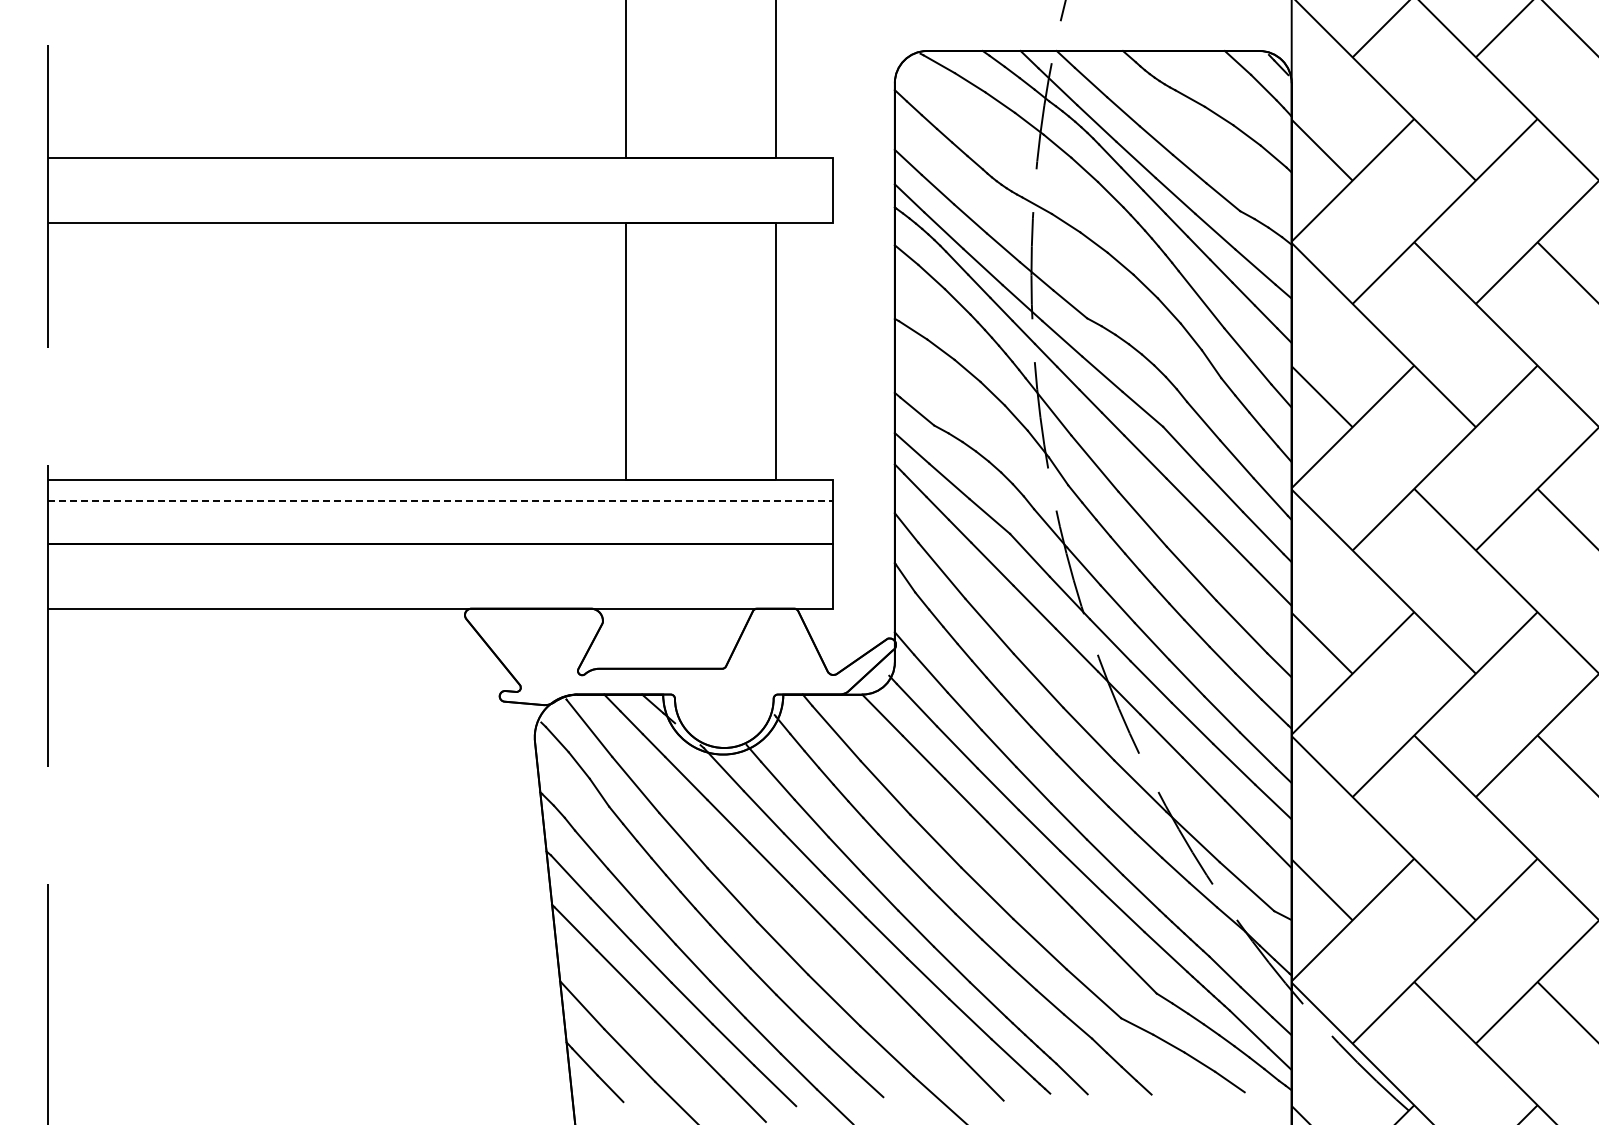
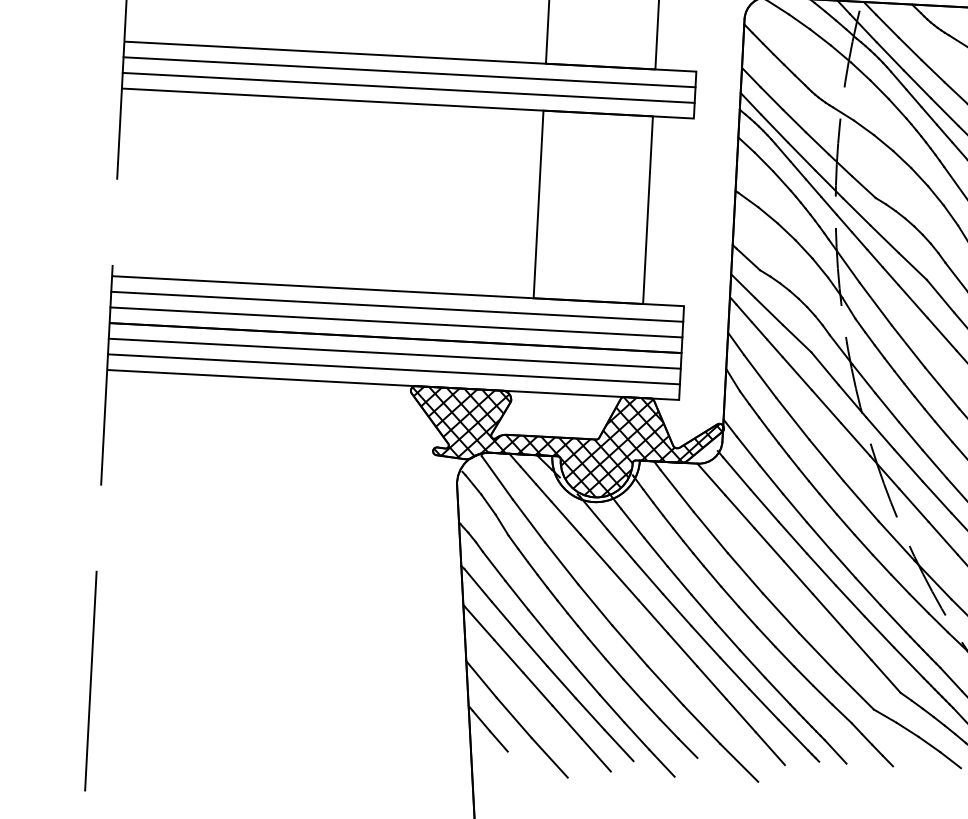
line: (439, 179) -> (408, 72), added
line: (439, 201) -> (408, 88), added
line: (440, 501) -> (397, 306), dashed -> solid
line: (439, 522) -> (395, 322), added
line: (439, 565) -> (394, 353), added
line: (439, 587) -> (393, 369), added
hatch: (680, 677) -> (565, 444), added

